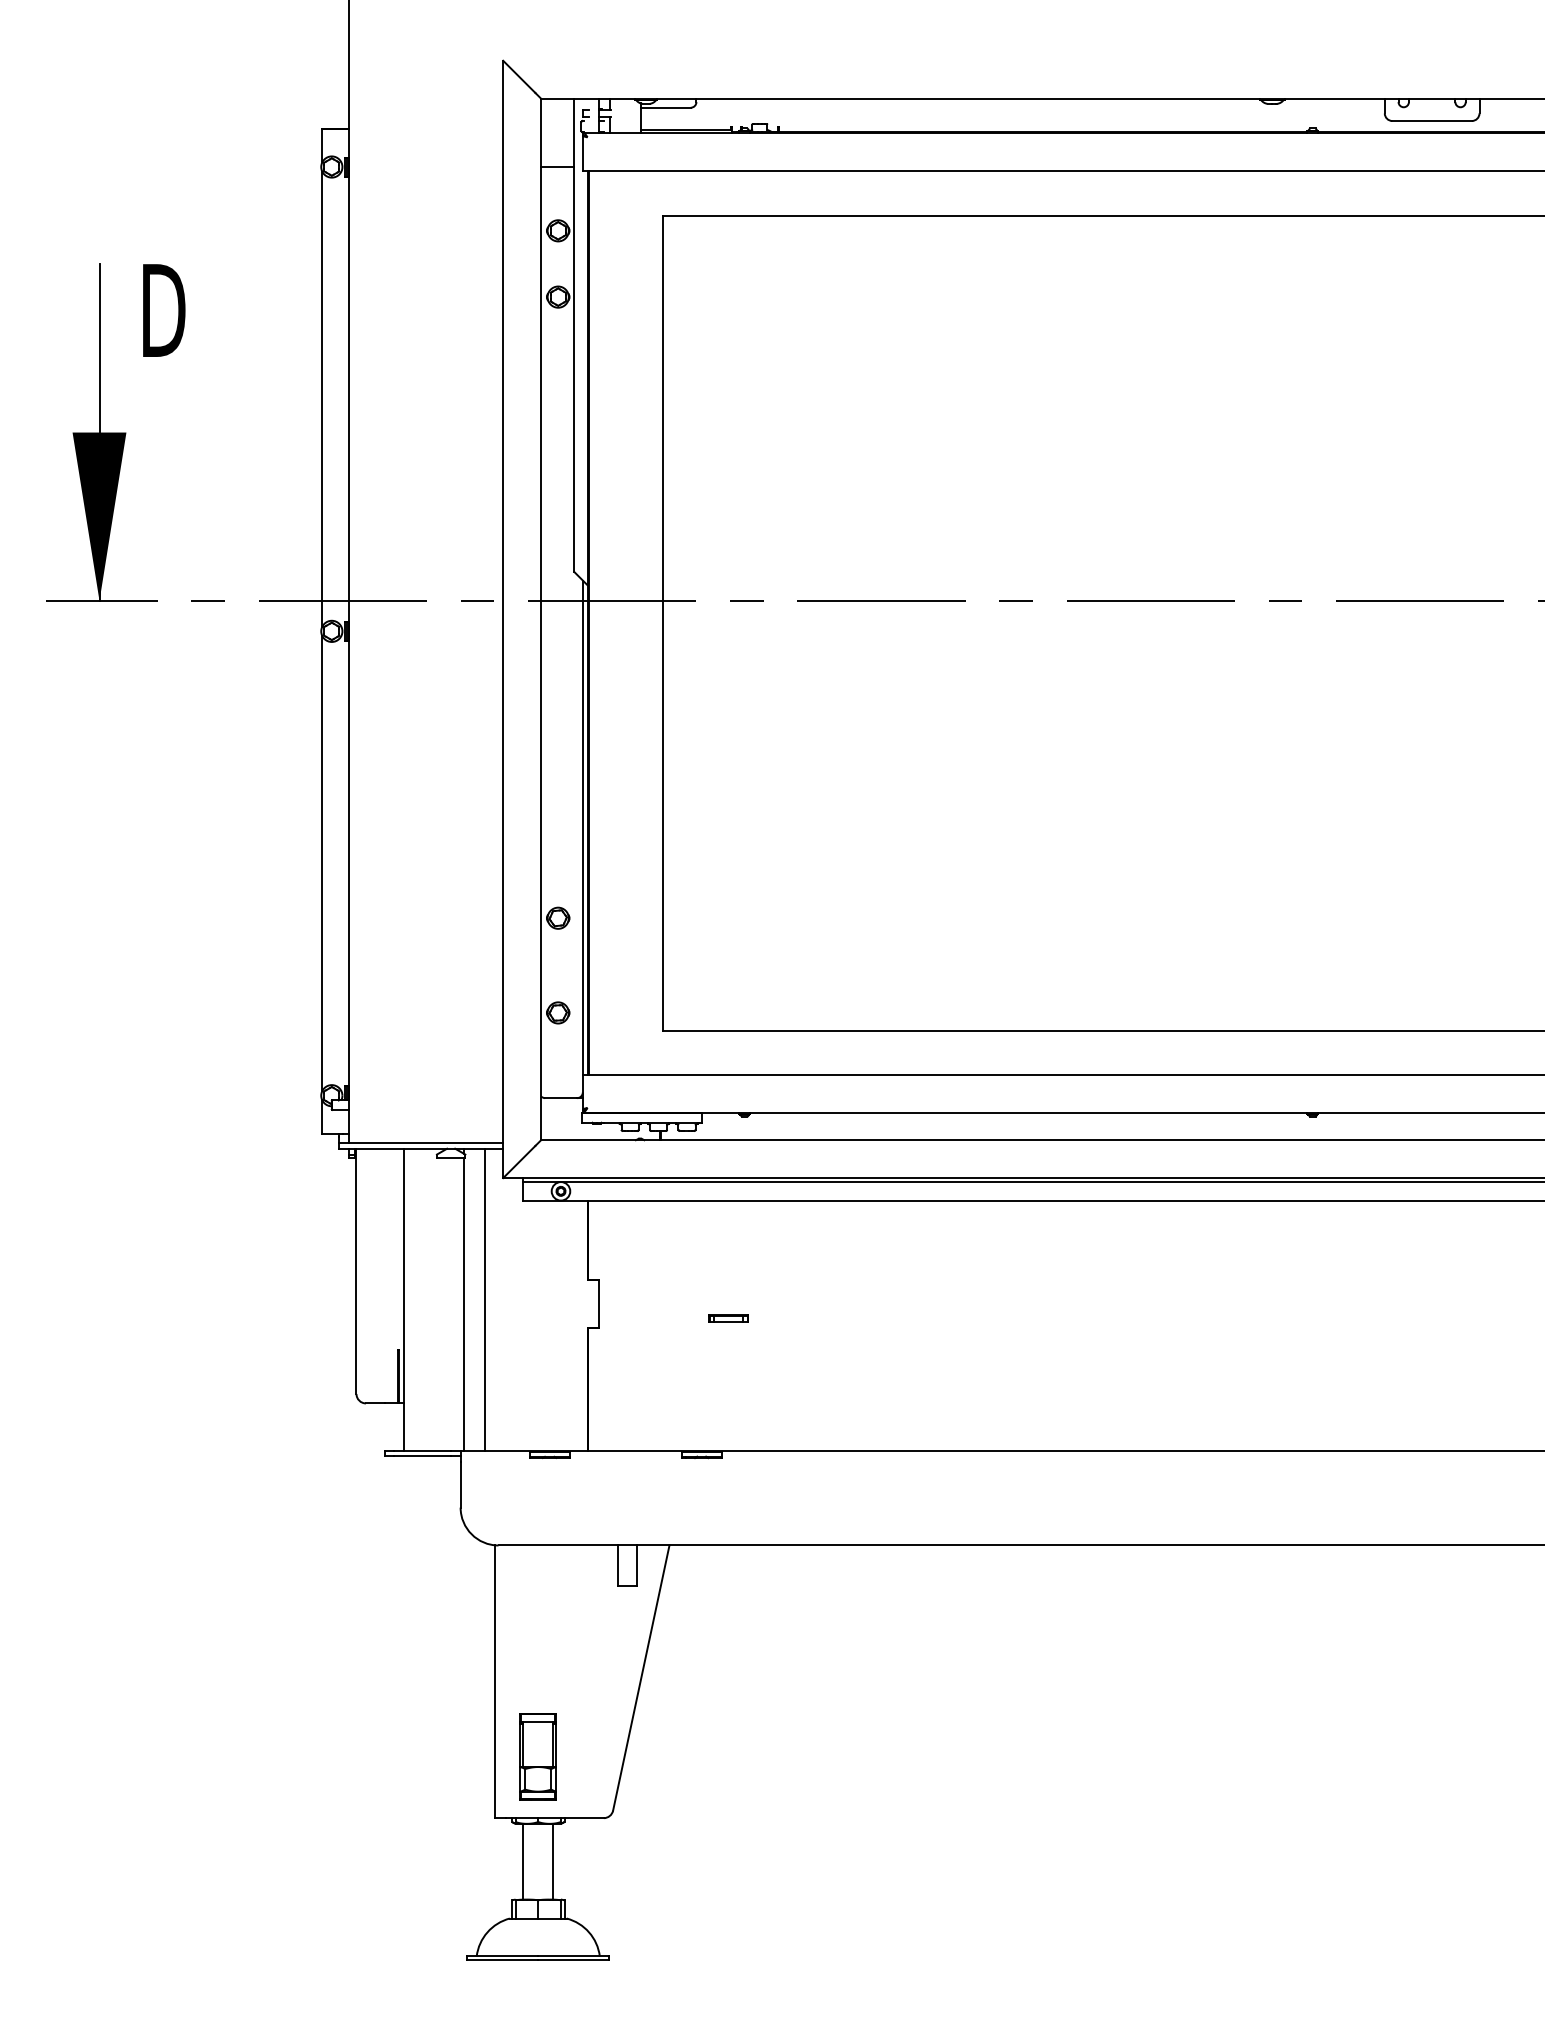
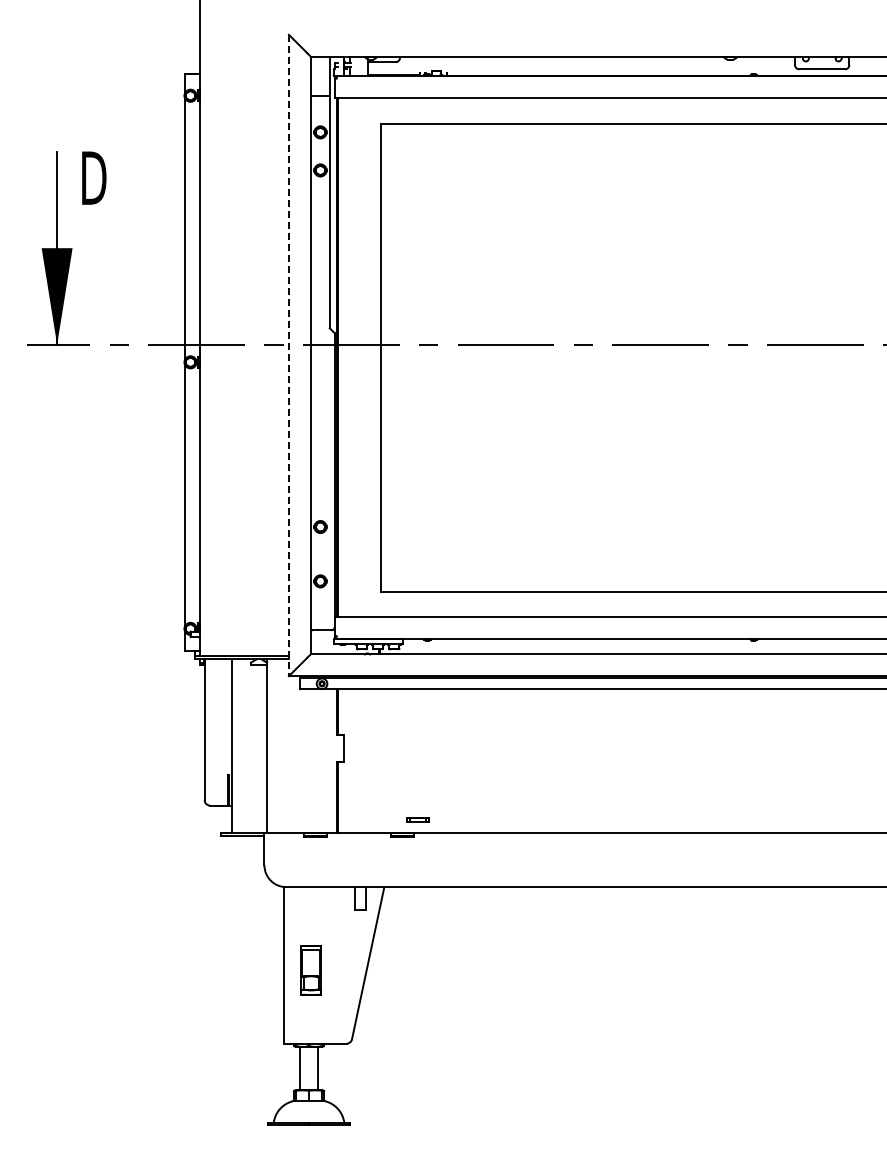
line: (502, 619) -> (288, 355), solid -> dashed
line: (485, 1298) -> (278, 745), removed
part: (727, 1317) -> (417, 819), moved
part: (537, 1756) -> (310, 970), moved

